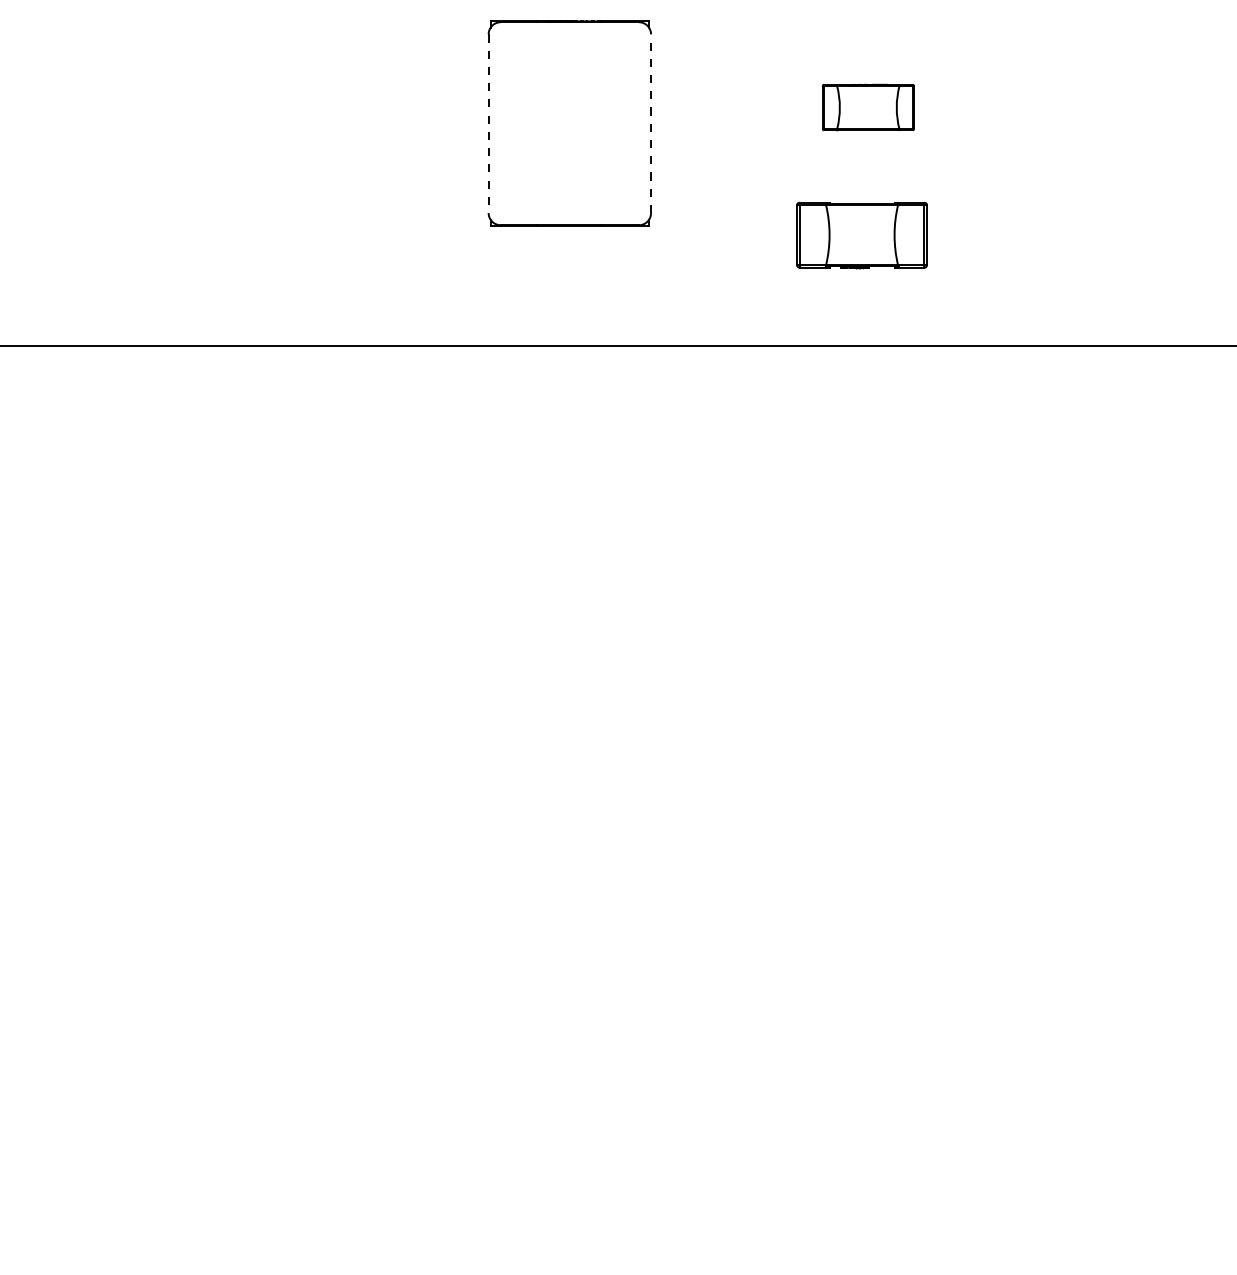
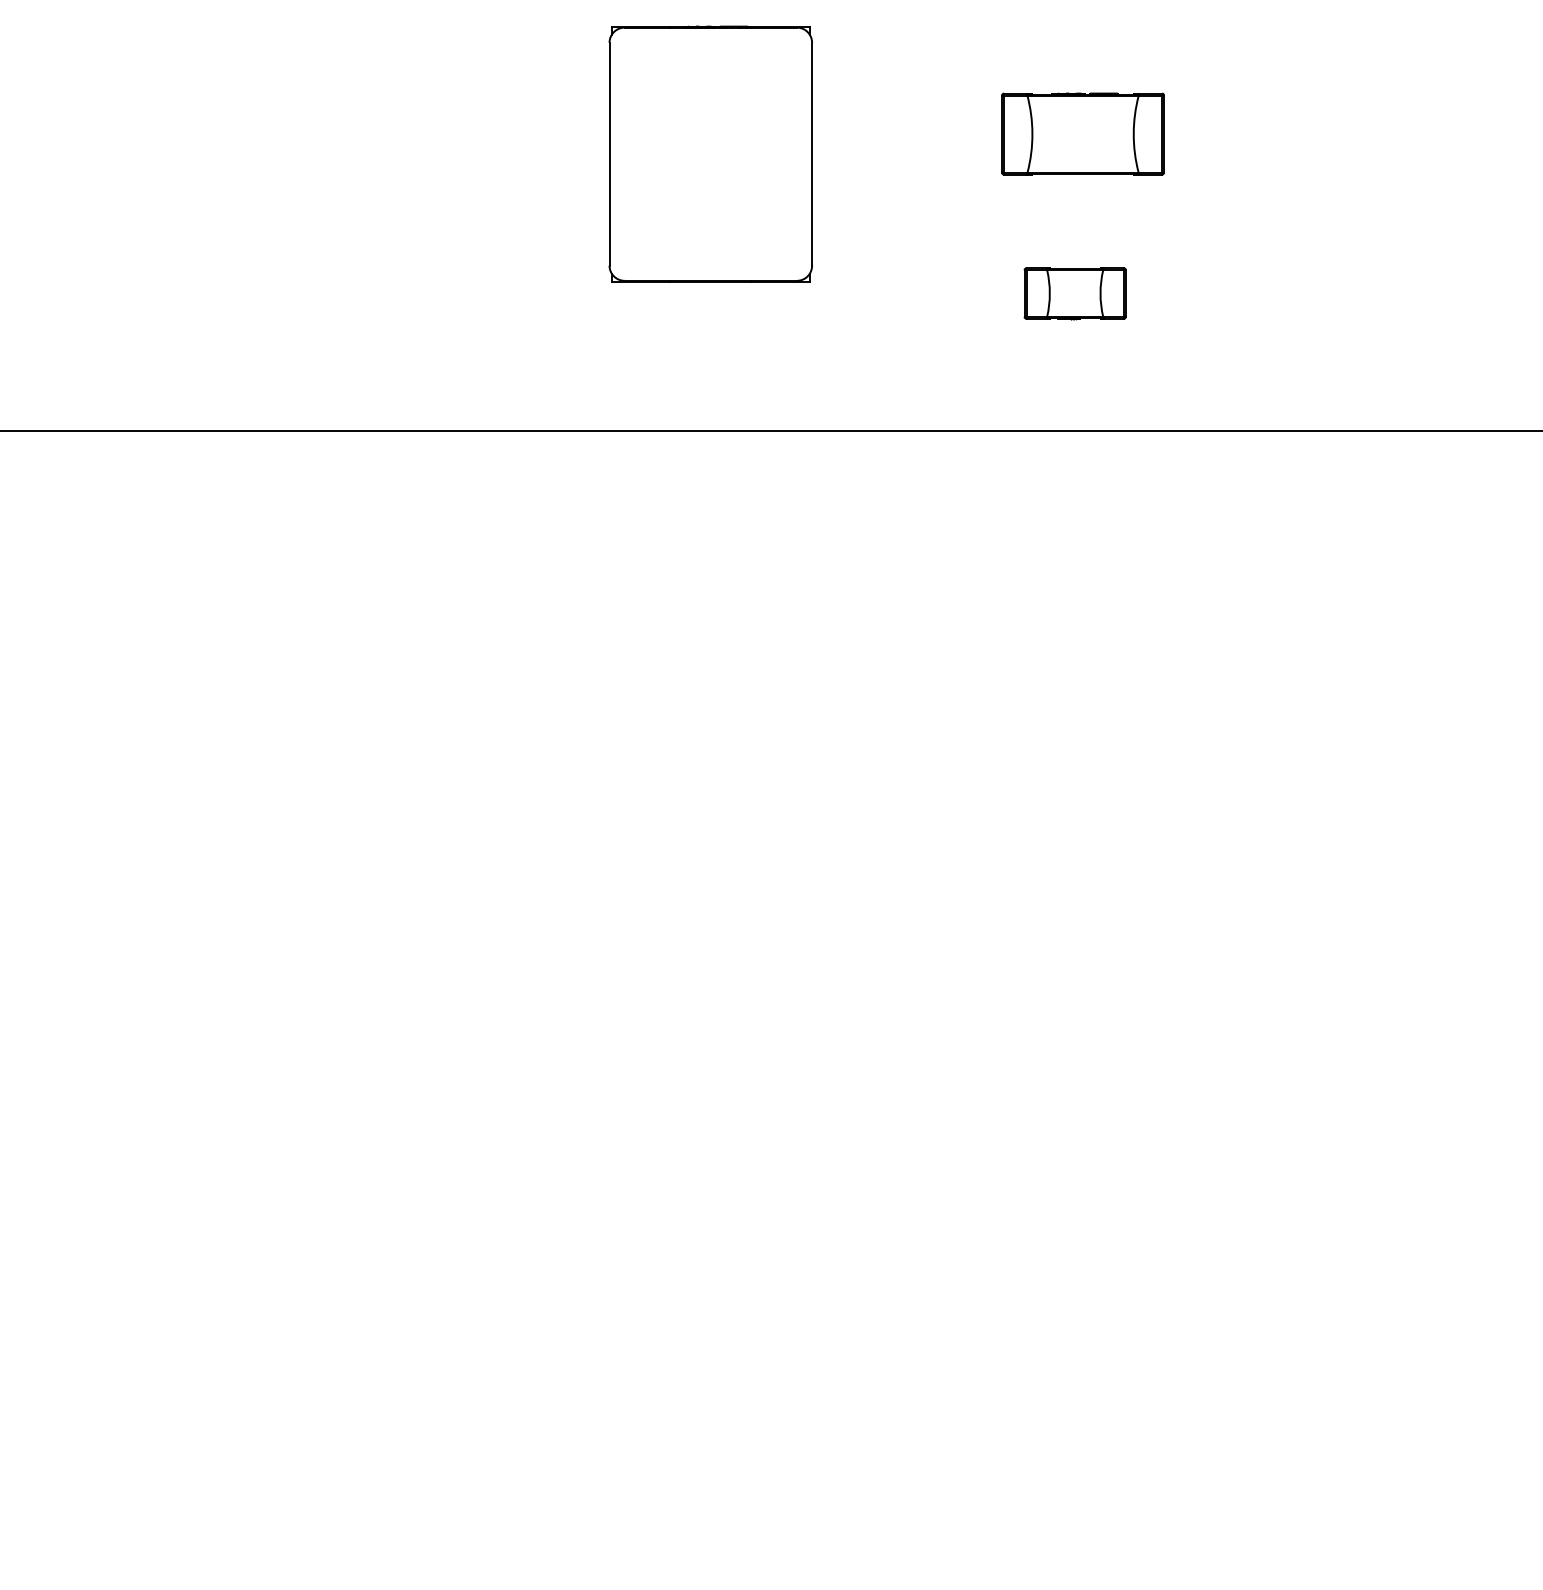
part: (867, 107) -> (1082, 133), size x1.43
line: (488, 123) -> (609, 154), dashed -> solid
line: (651, 123) -> (812, 153), dashed -> solid
part: (861, 235) -> (1074, 293), size x0.62

